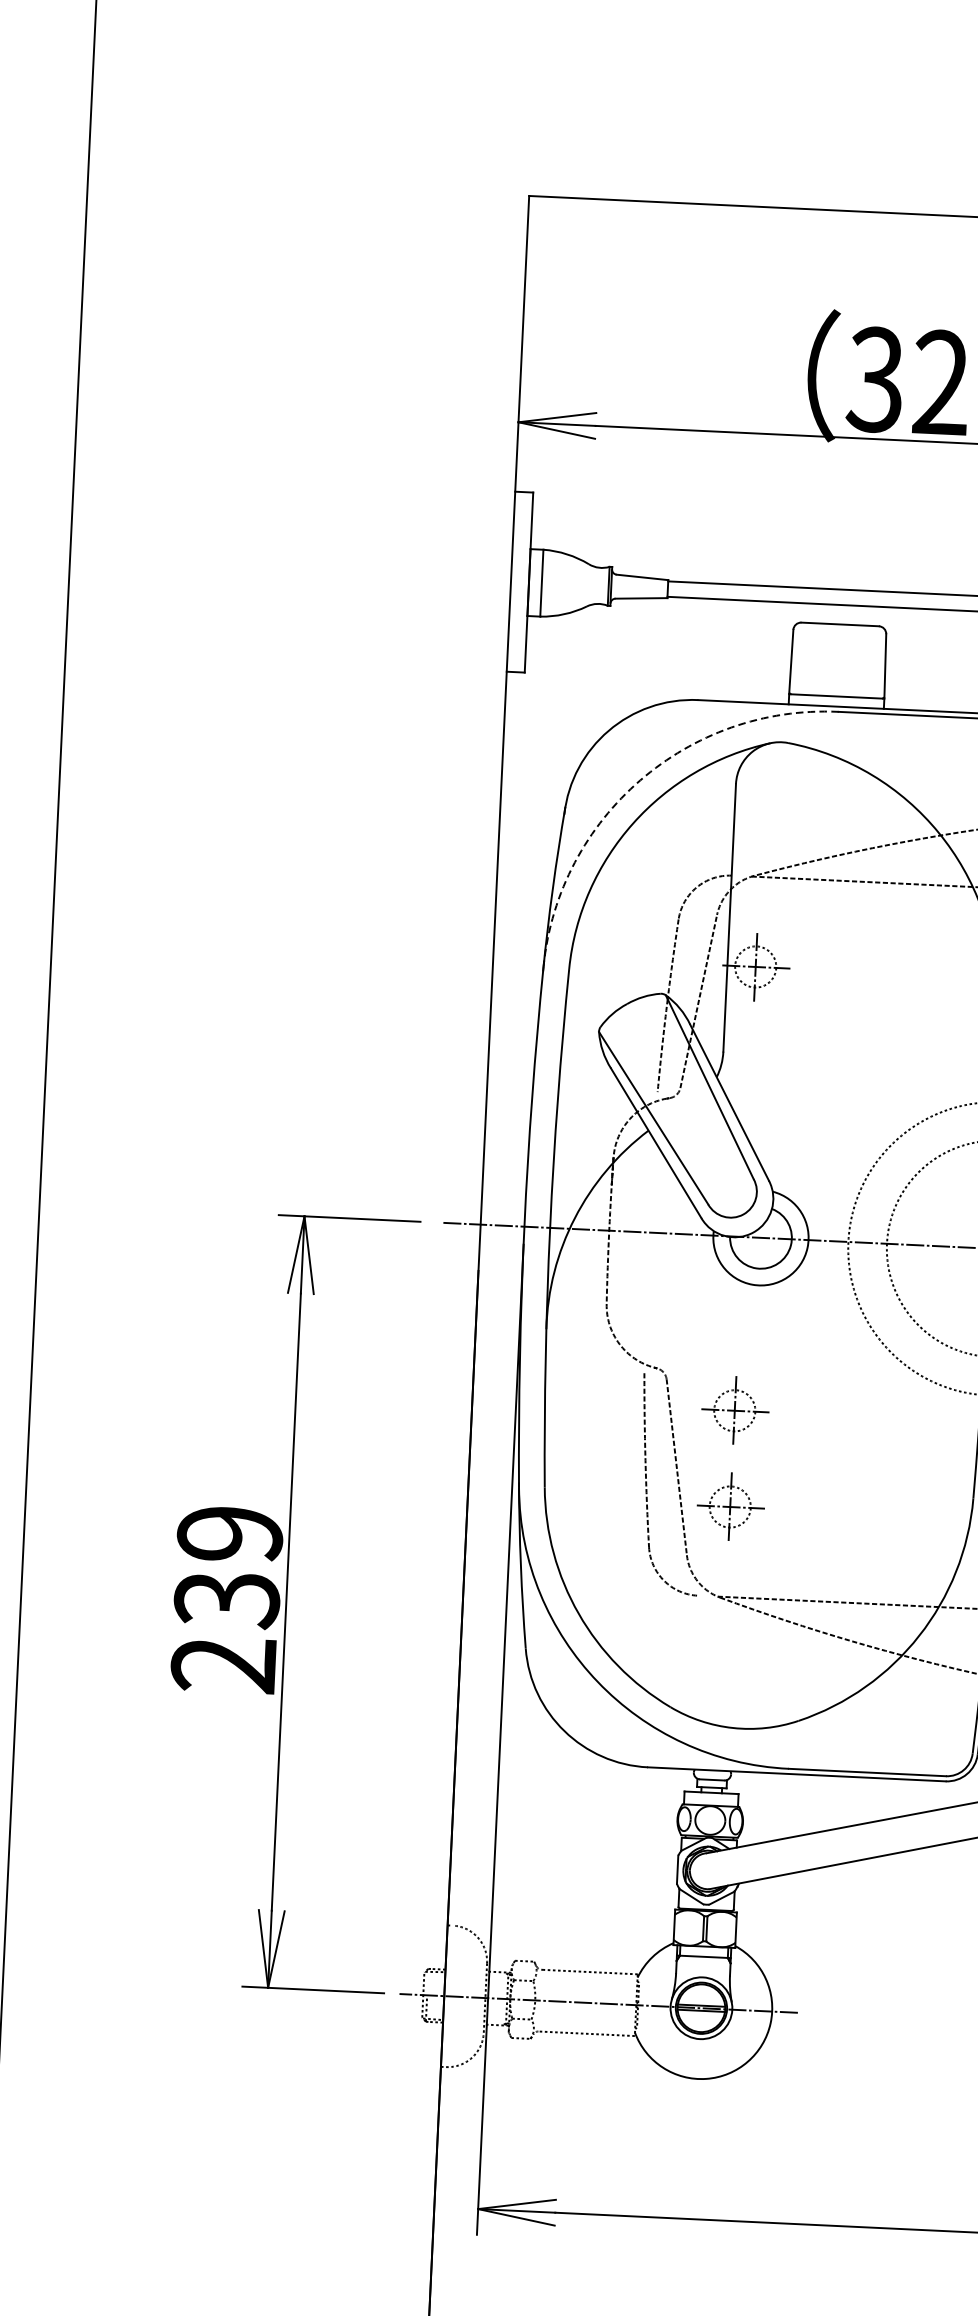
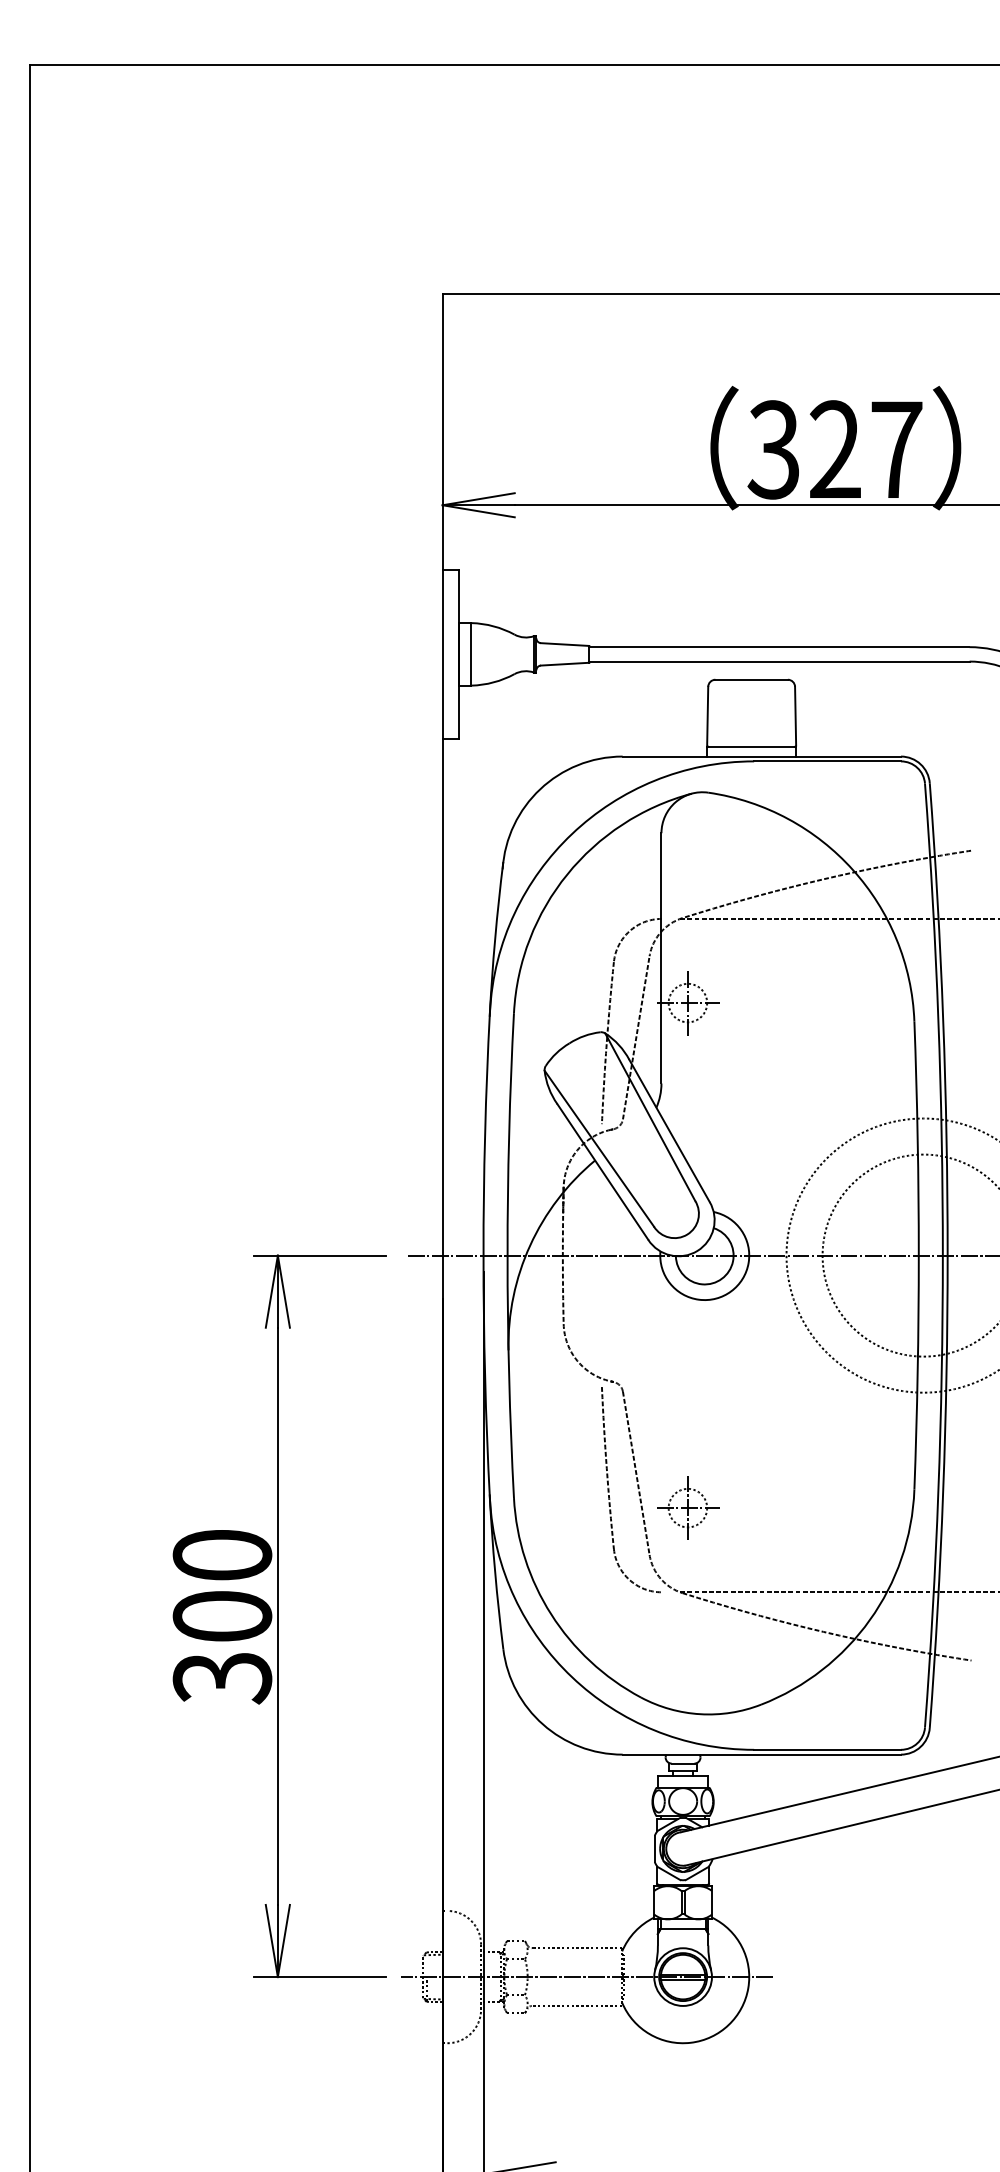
arc: (640, 779) -> (572, 833), dashed -> solid
part: (735, 1410) -> (688, 1417), removed
text: (227, 1600) -> (222, 1617), 239 -> 300

